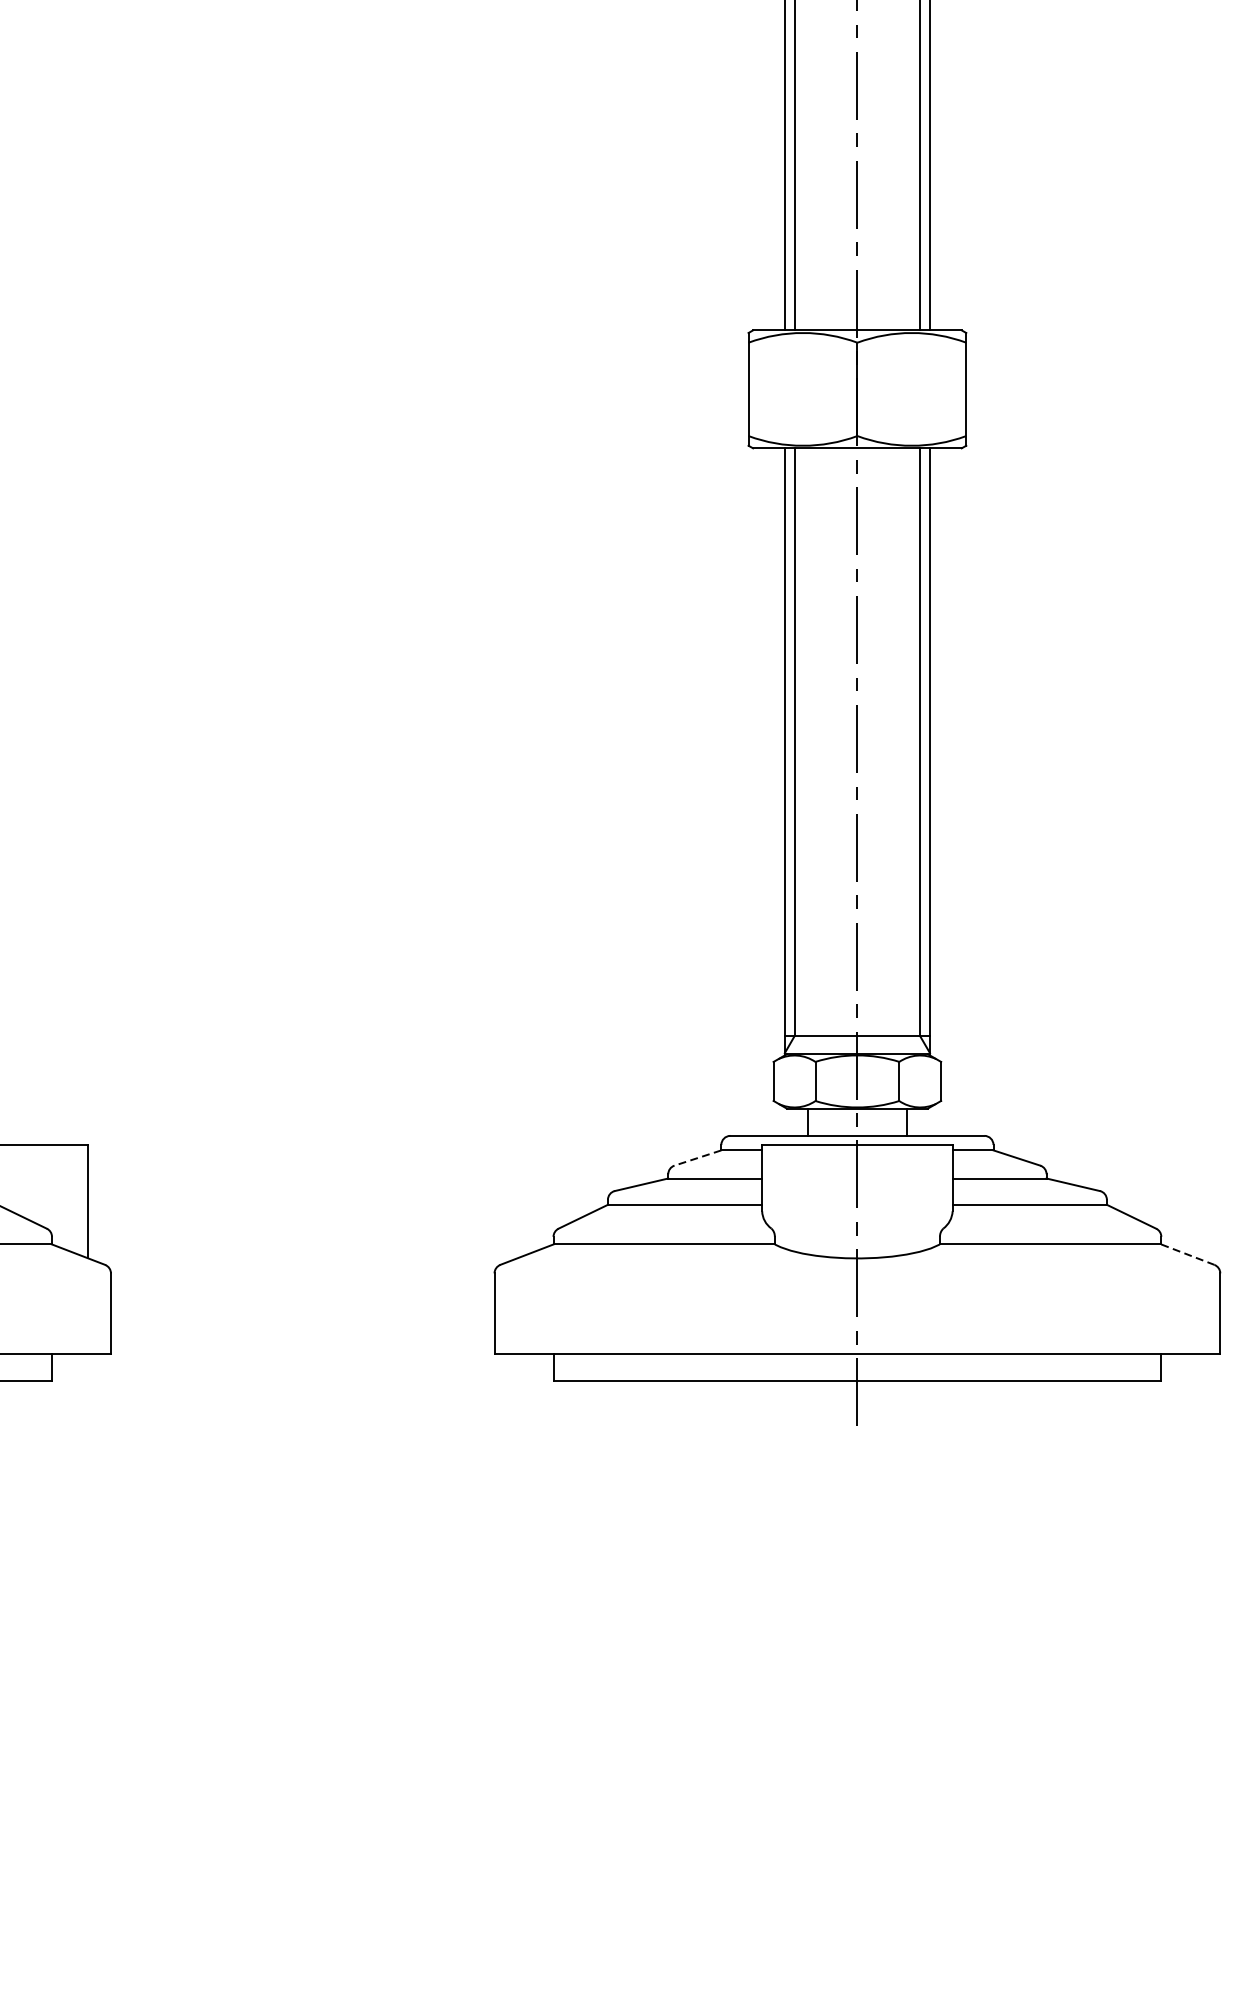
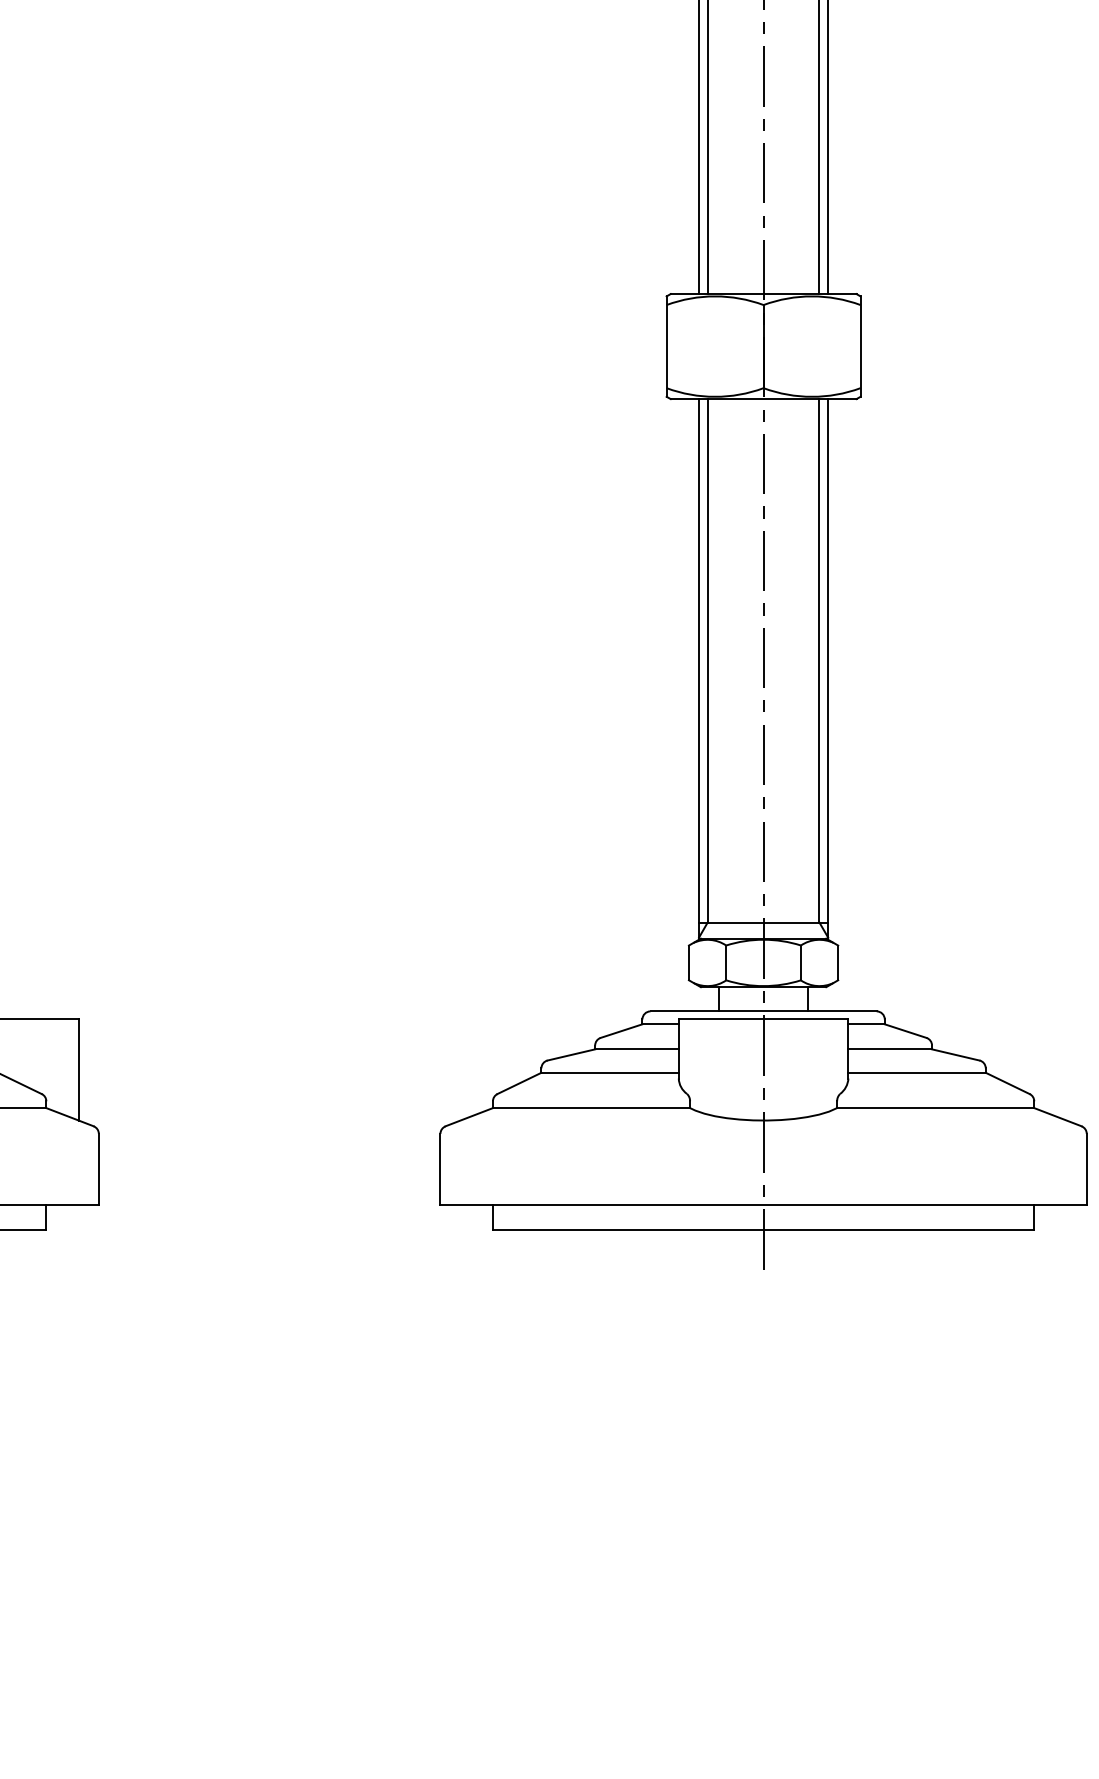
line: (697, 1158) -> (621, 1031), dashed -> solid
line: (1188, 1255) -> (1058, 1117), dashed -> solid

